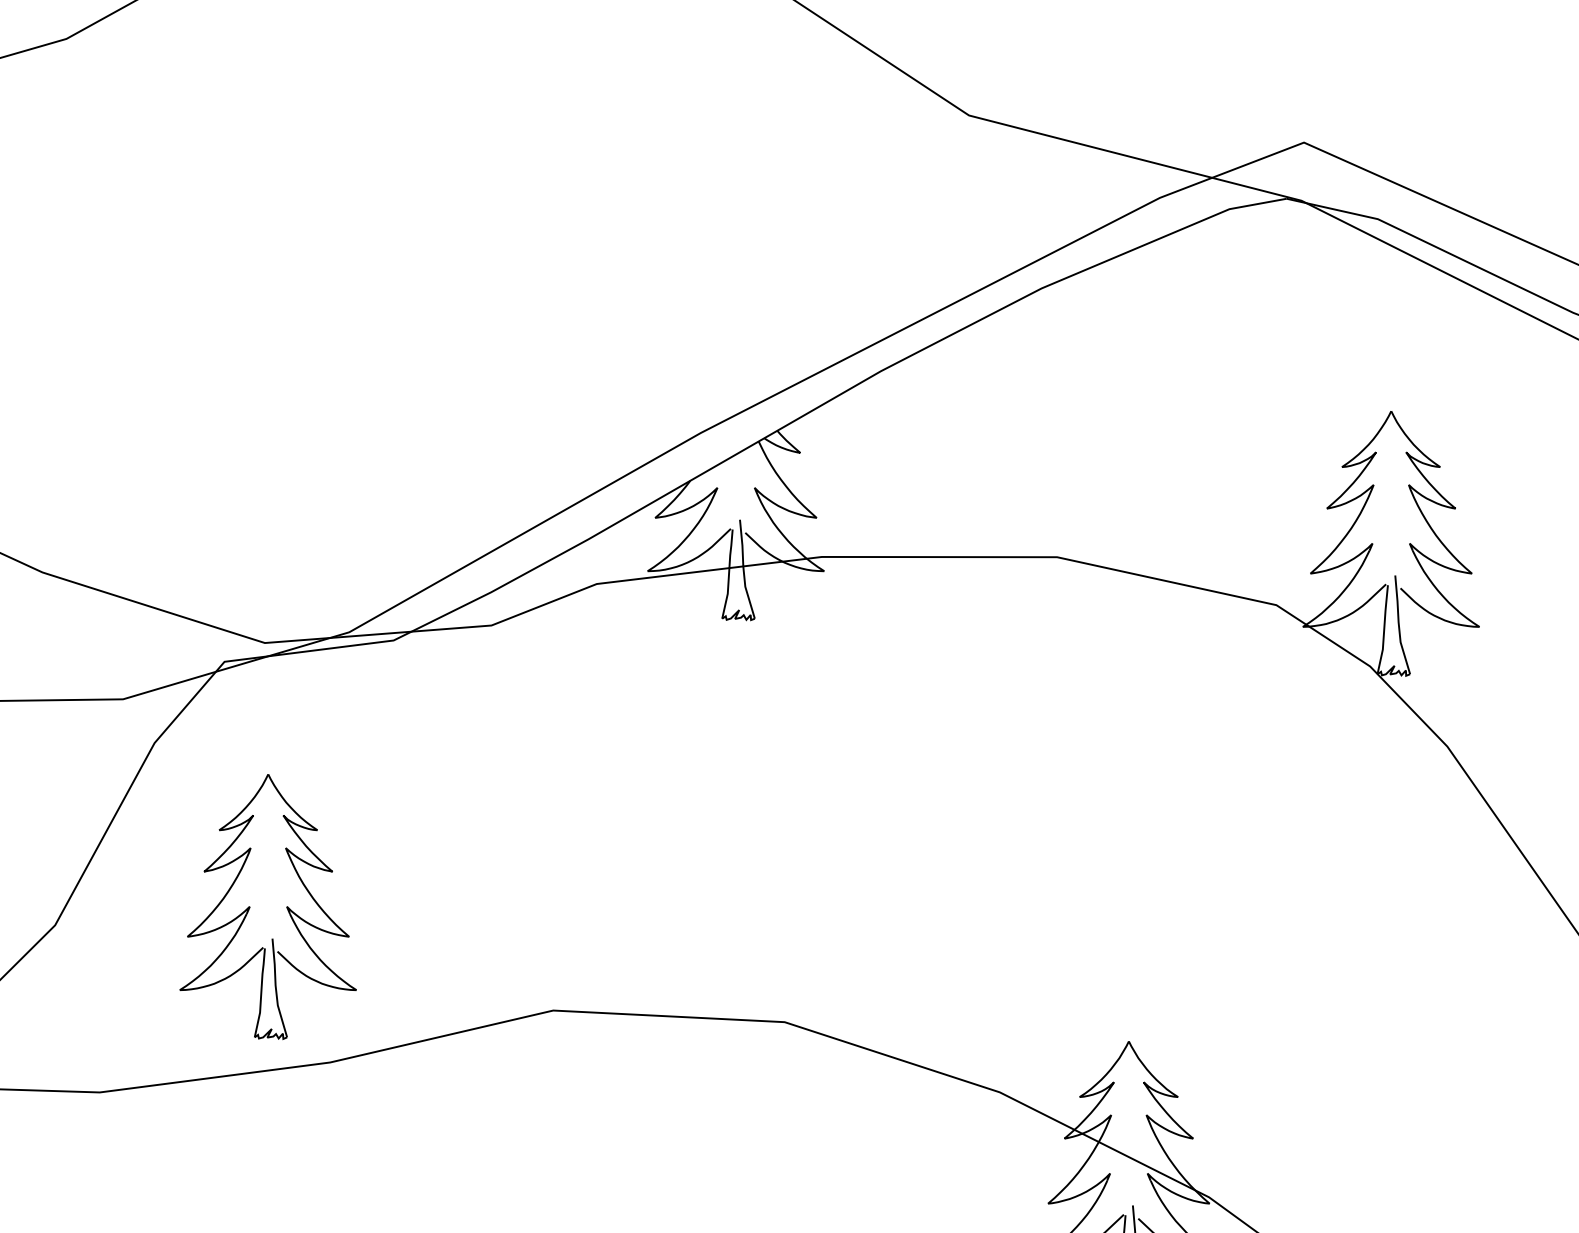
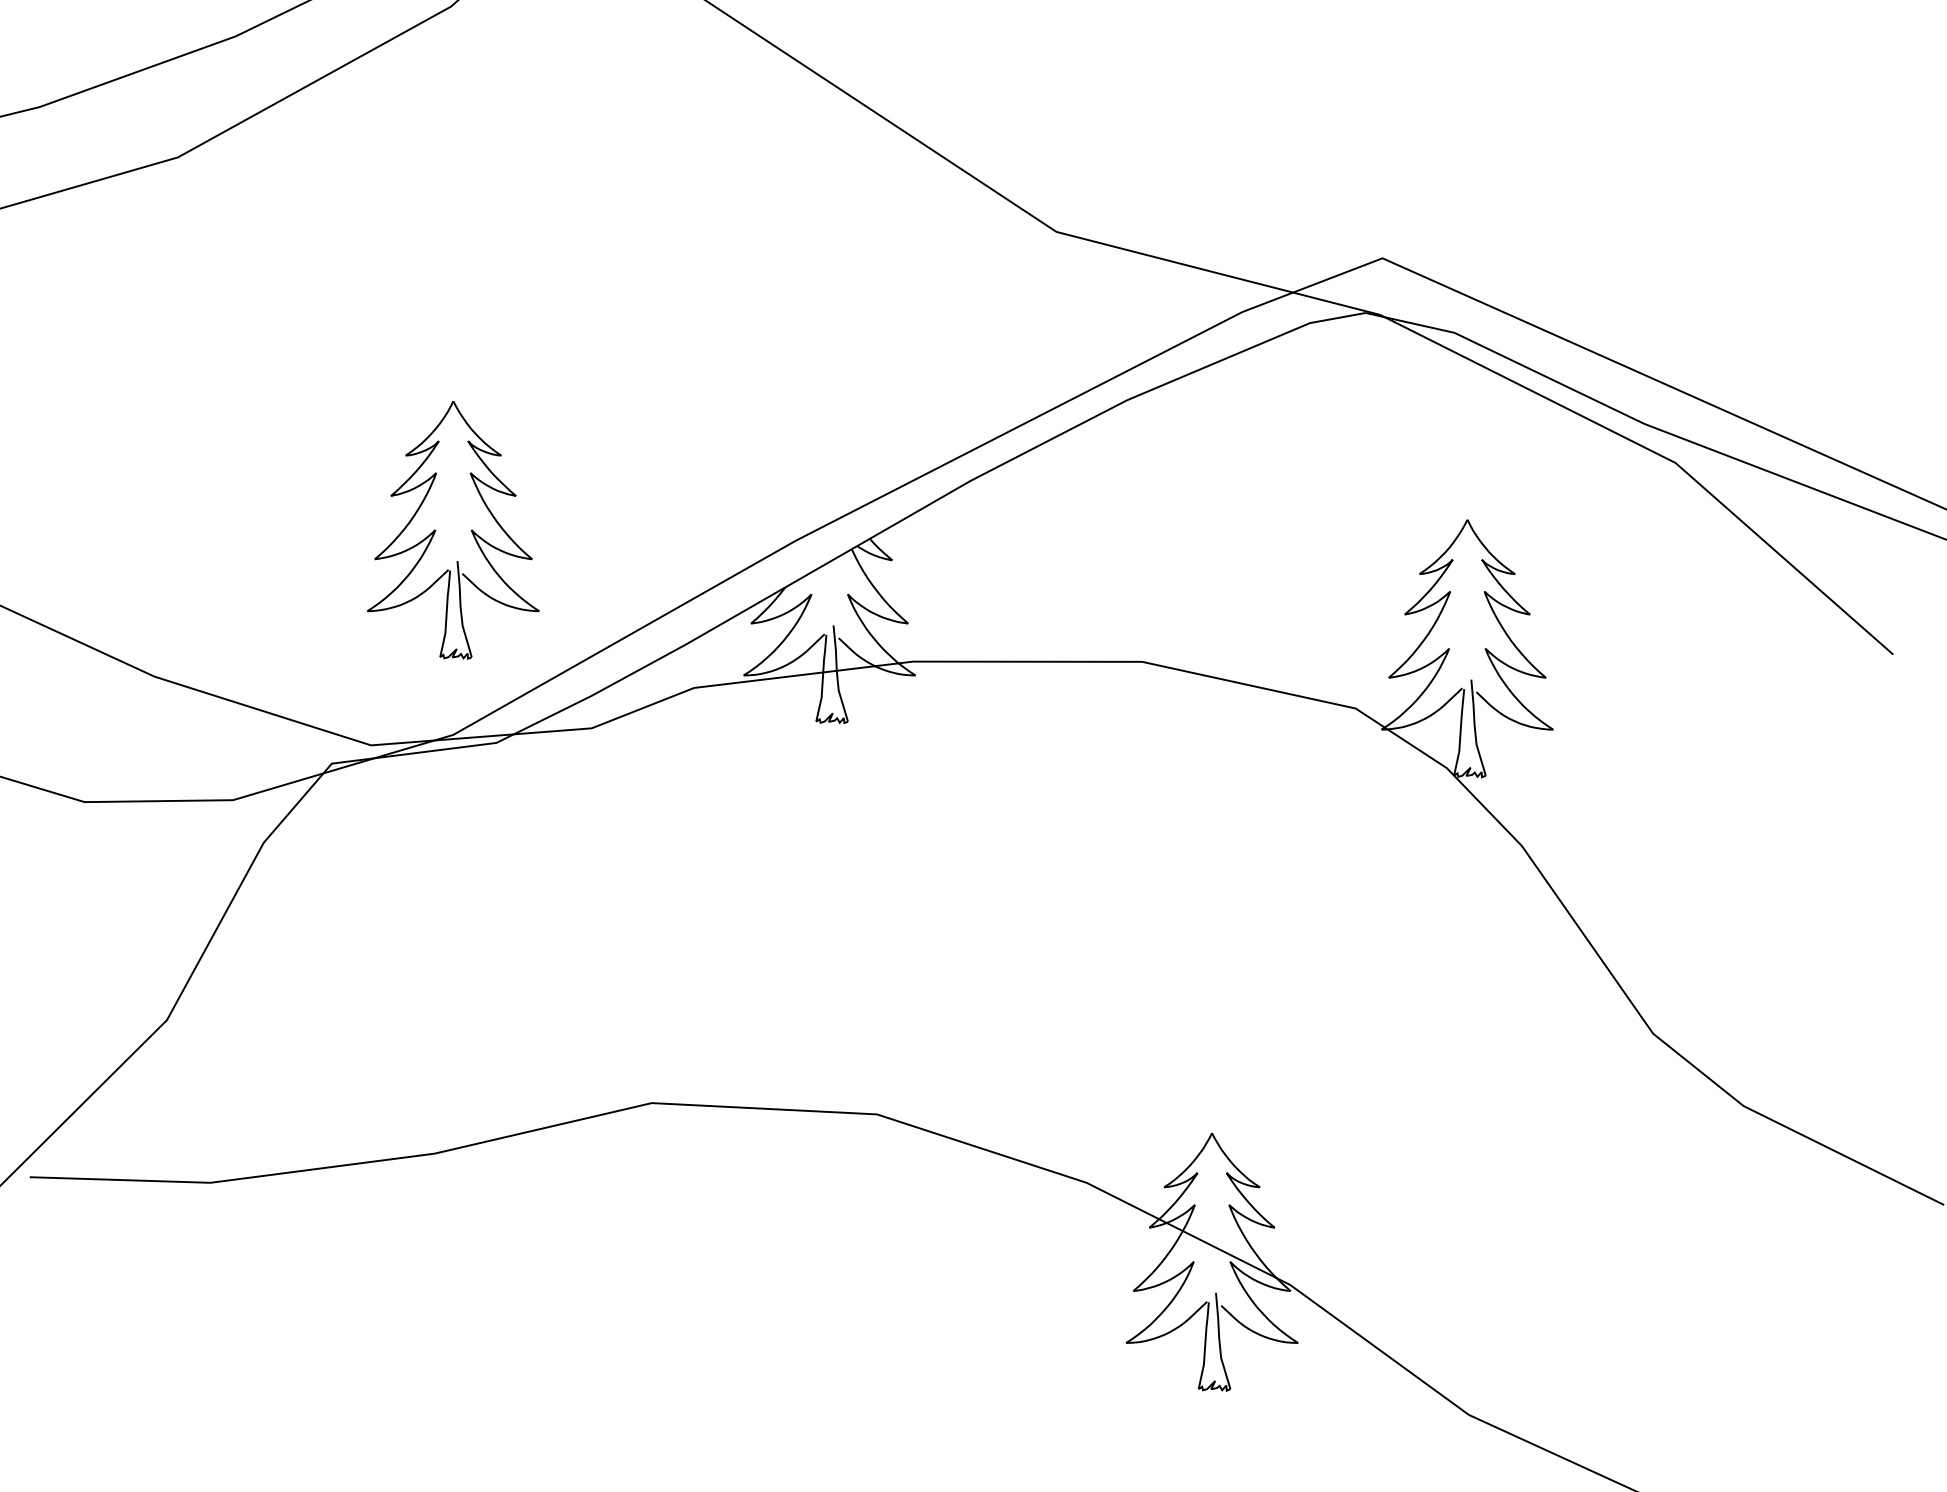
part: (250, 907) -> (436, 530), moved

